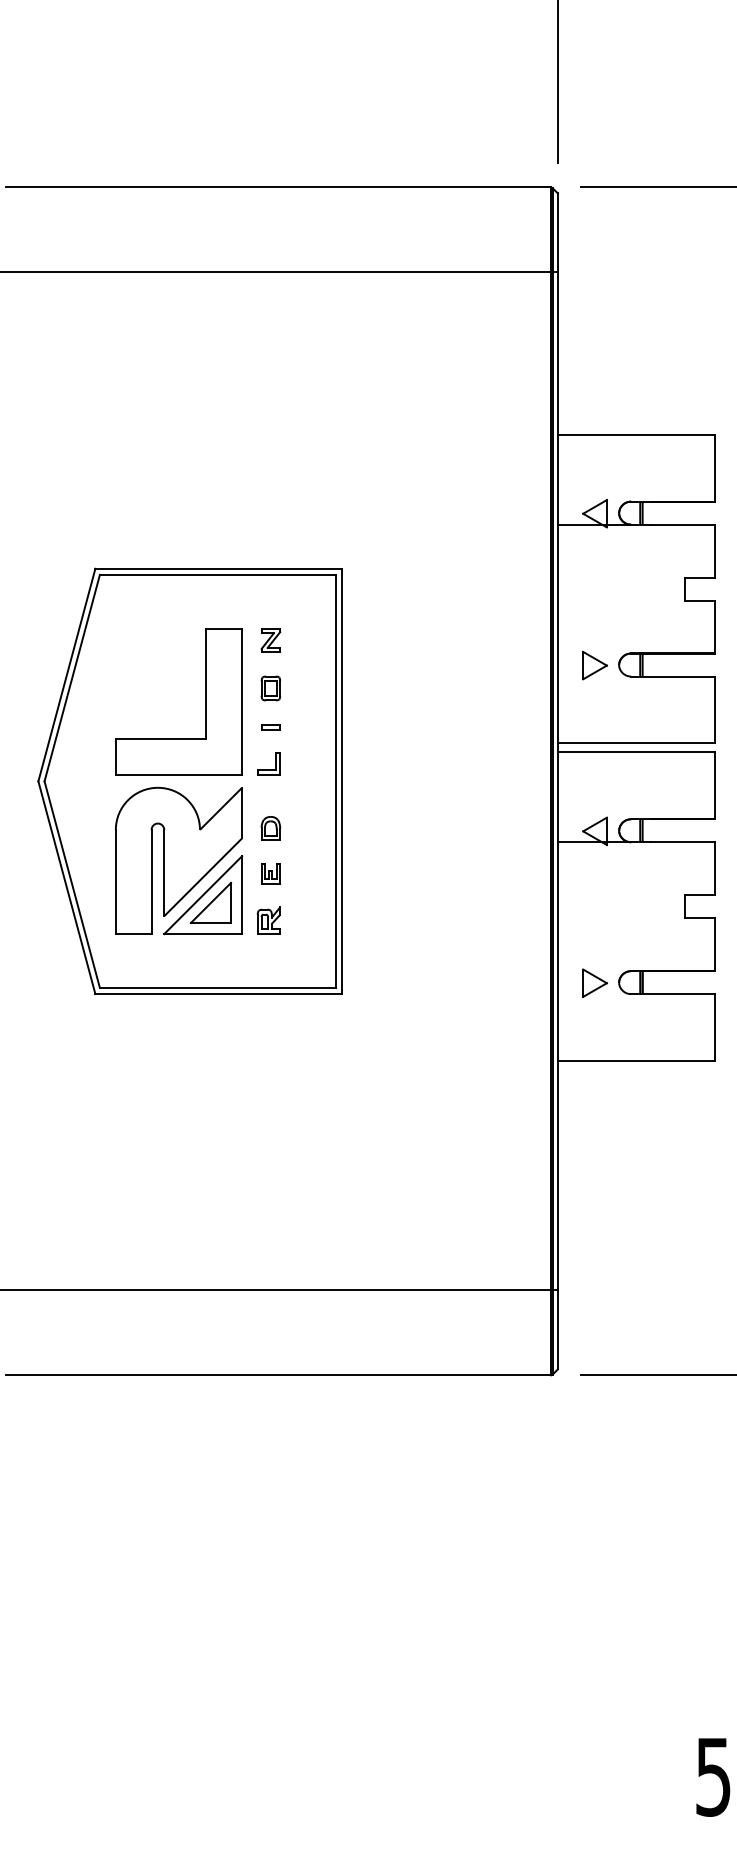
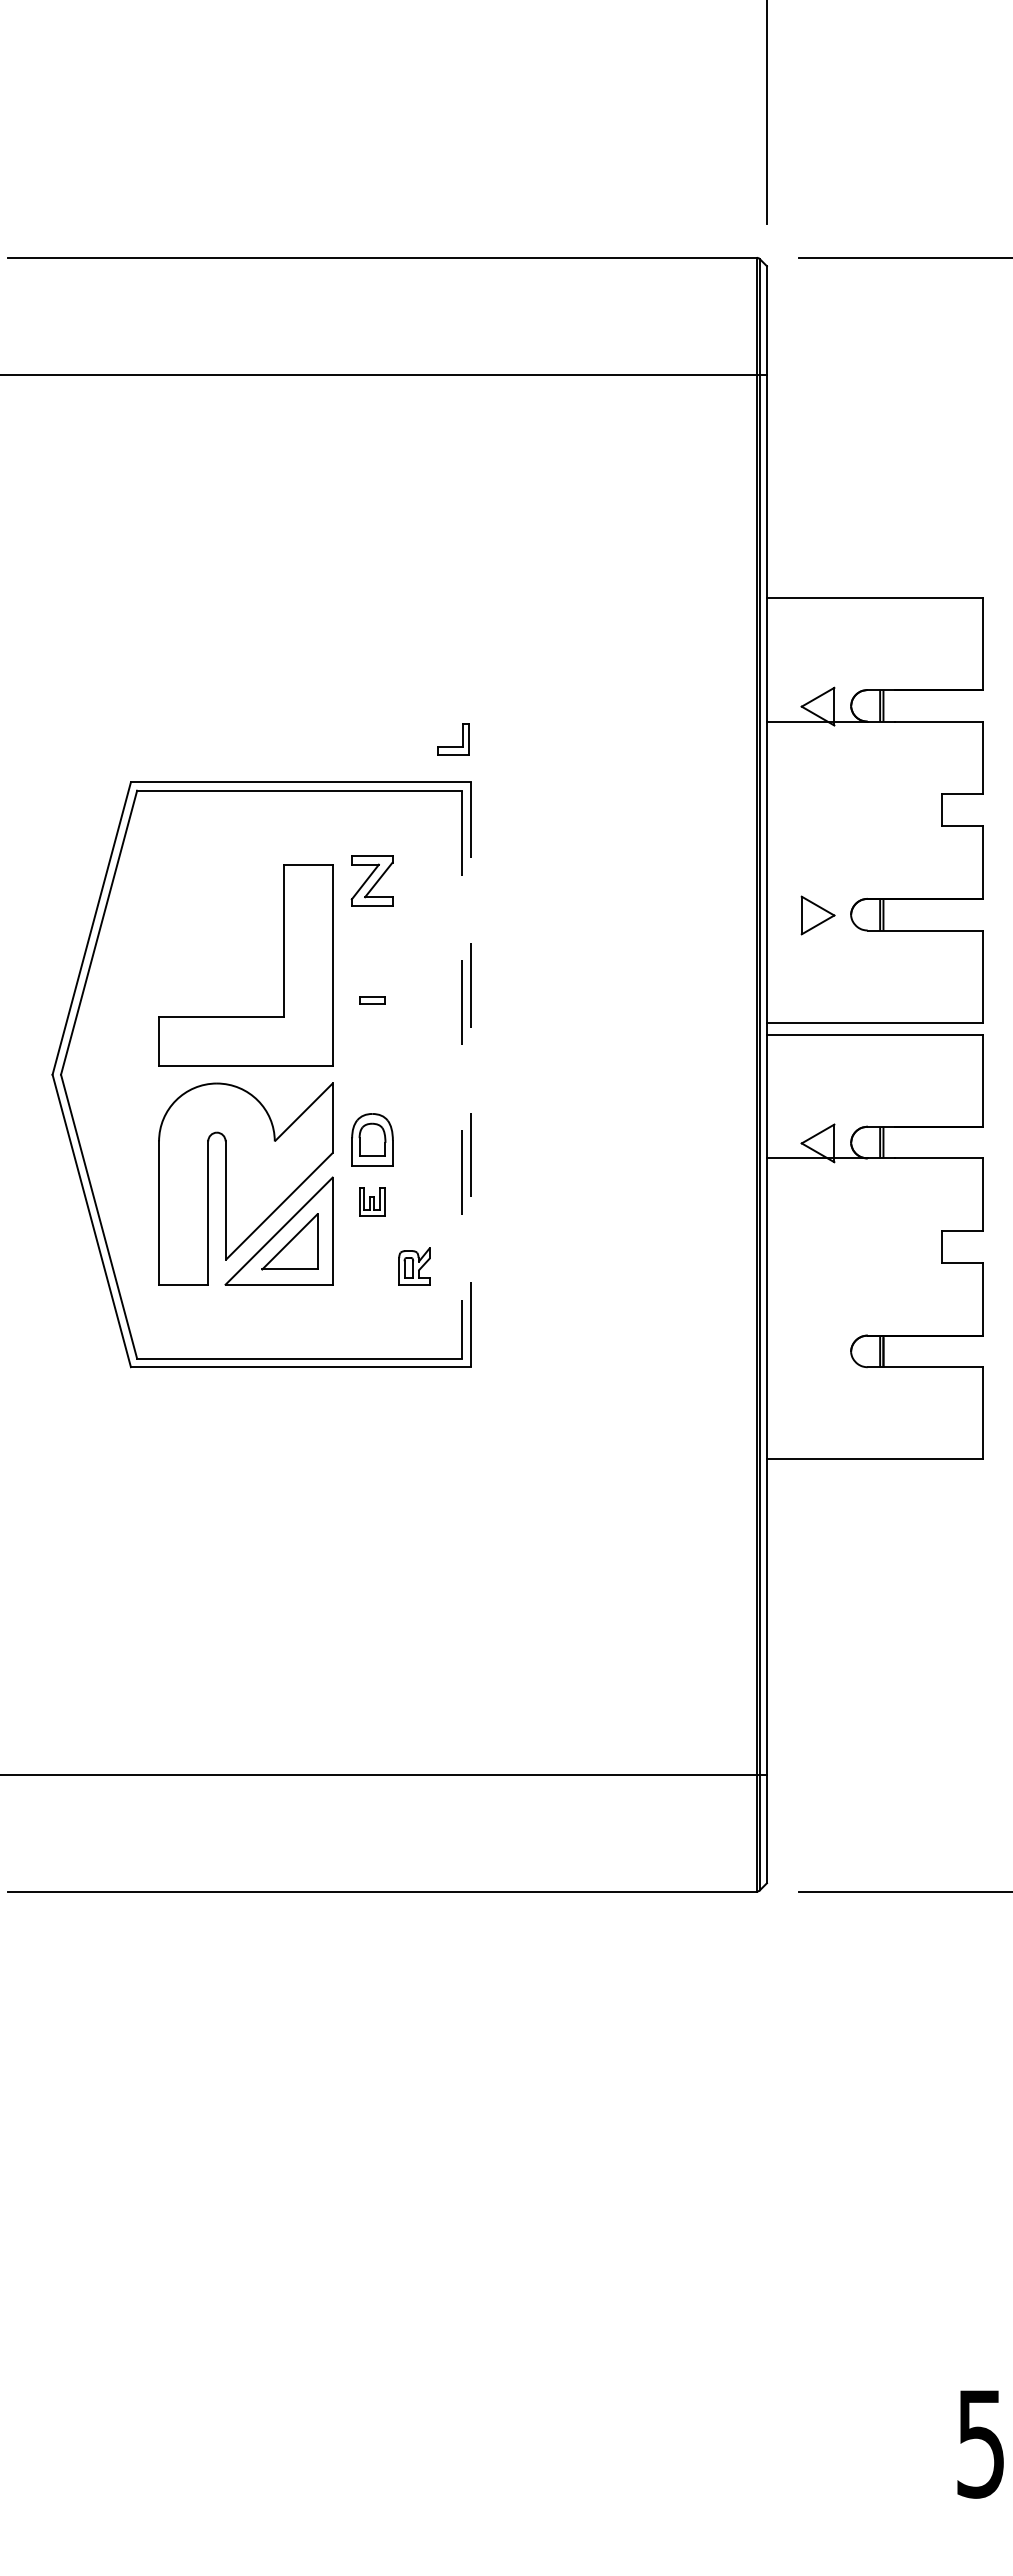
part: (271, 640) -> (372, 880), size x1.6
part: (270, 688) -> (371, 946), removed
part: (268, 768) -> (453, 746), moved
line: (336, 781) -> (462, 1075), solid -> dashed
line: (342, 781) -> (470, 1074), solid -> dashed
part: (270, 828) -> (371, 1139), size x1.6
part: (268, 920) -> (414, 1266), moved
part: (594, 983) -> (817, 1352), removed

